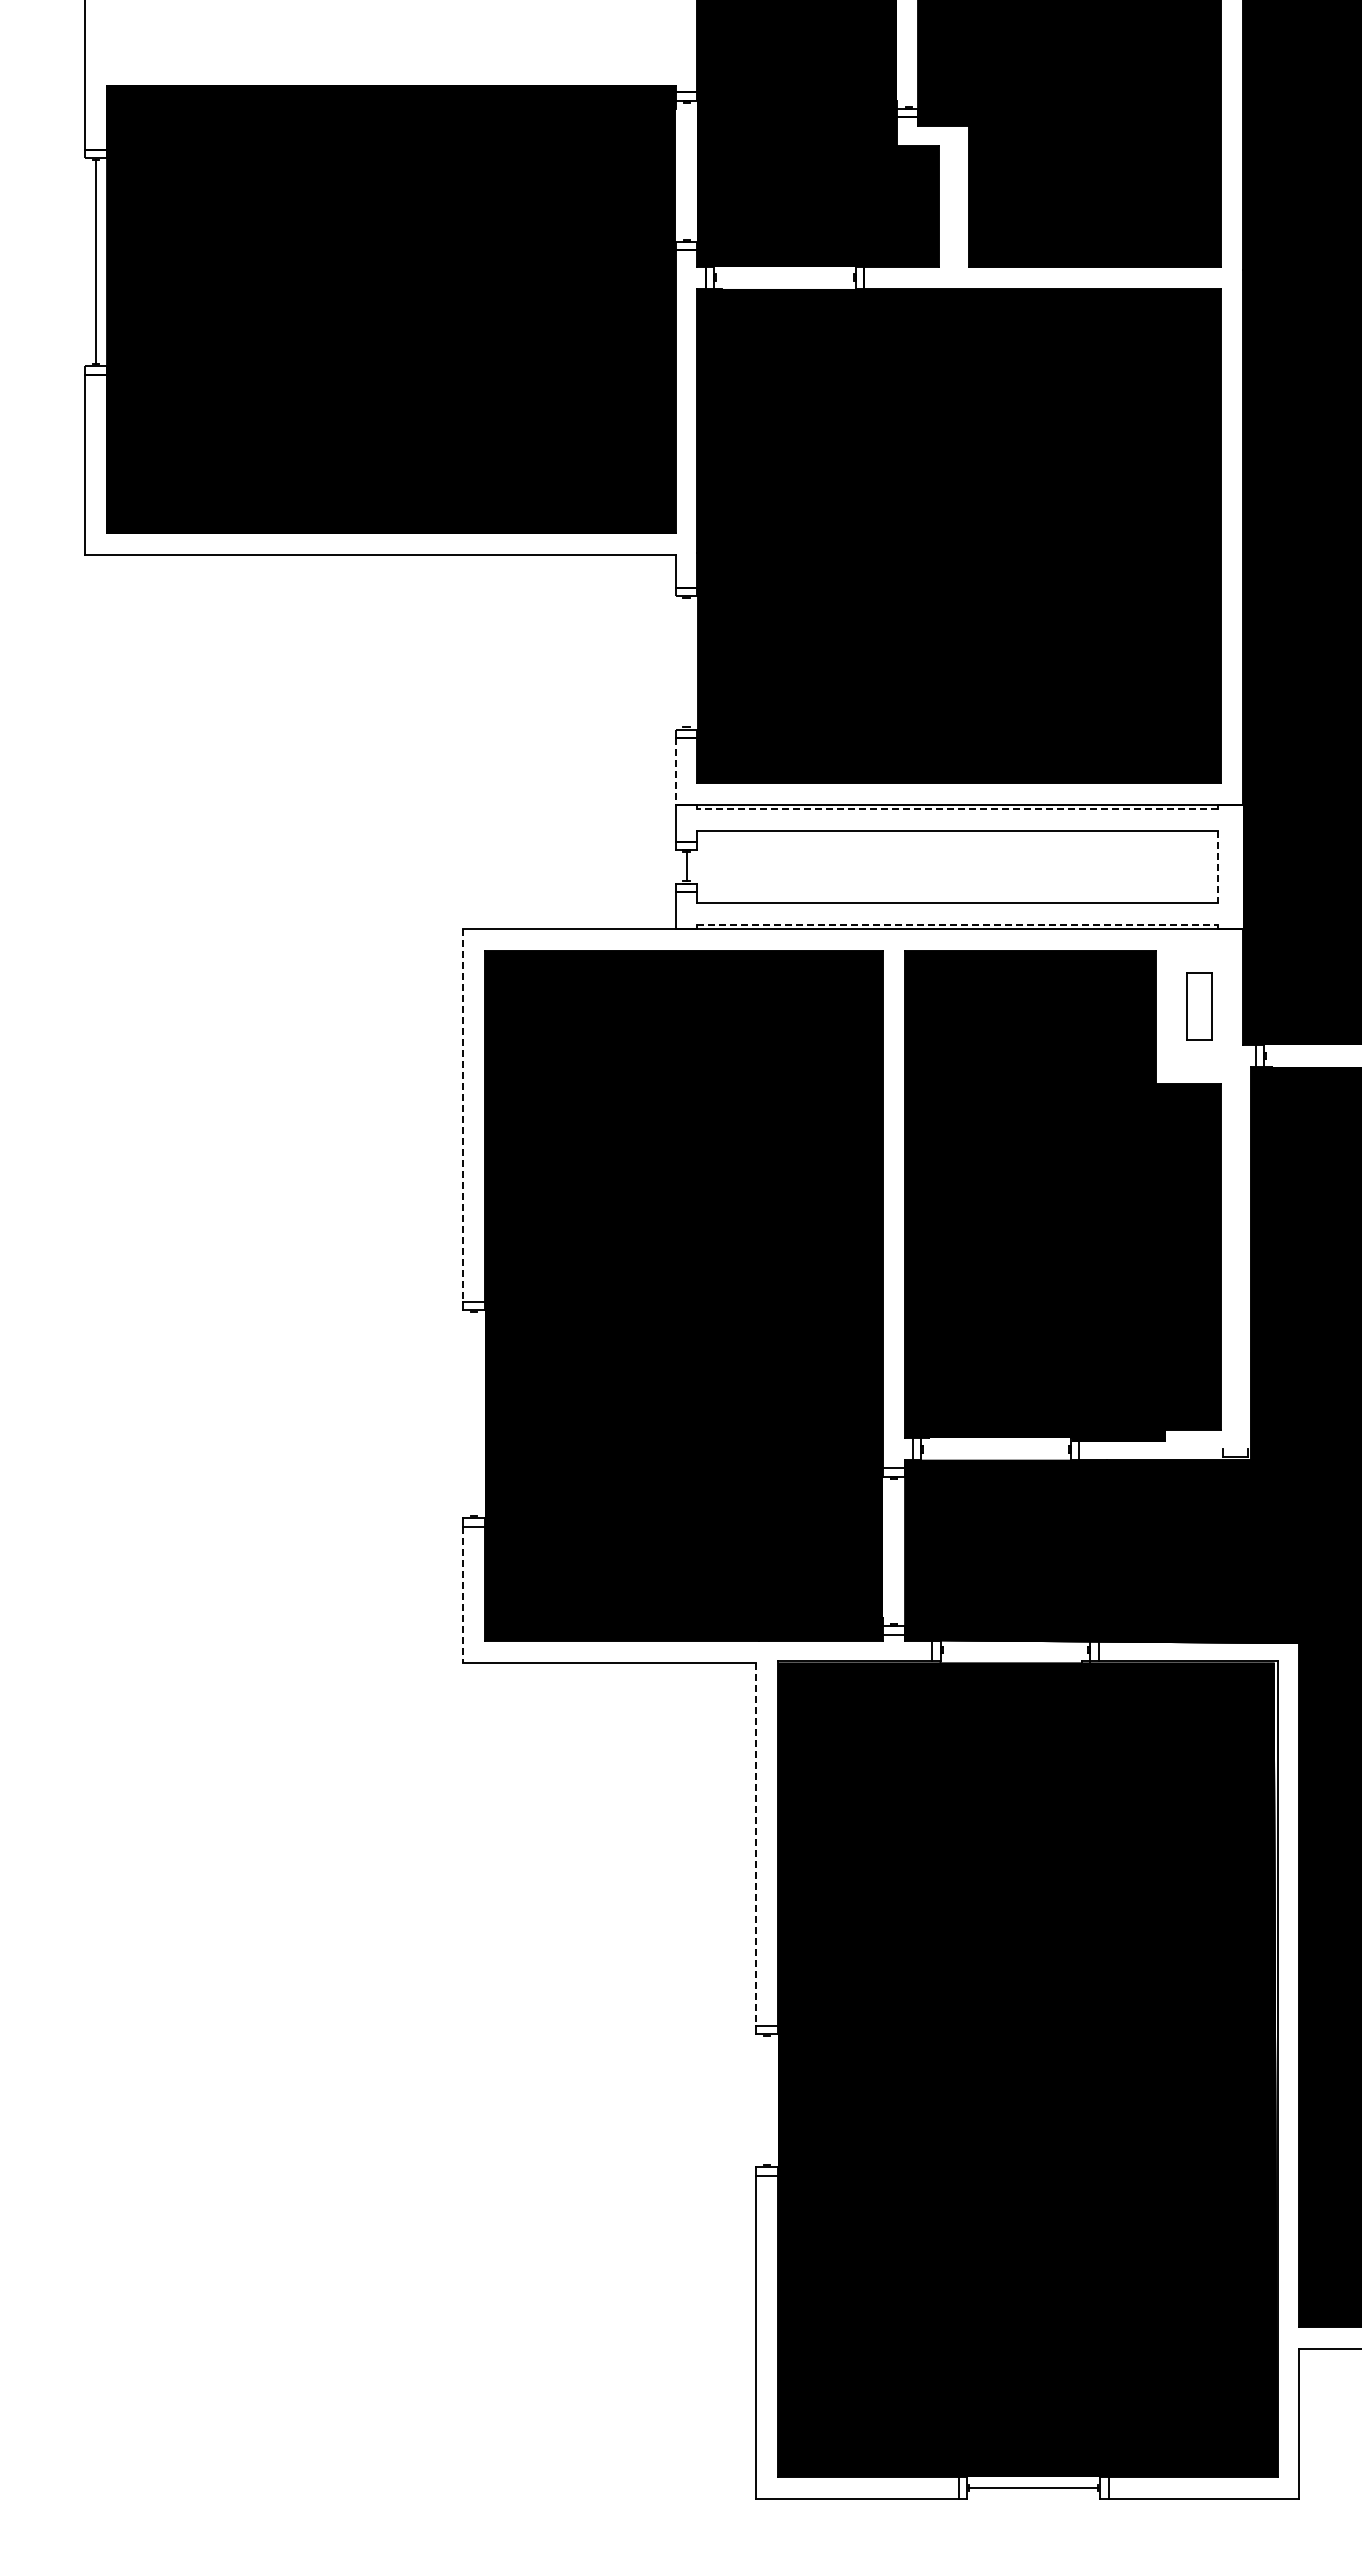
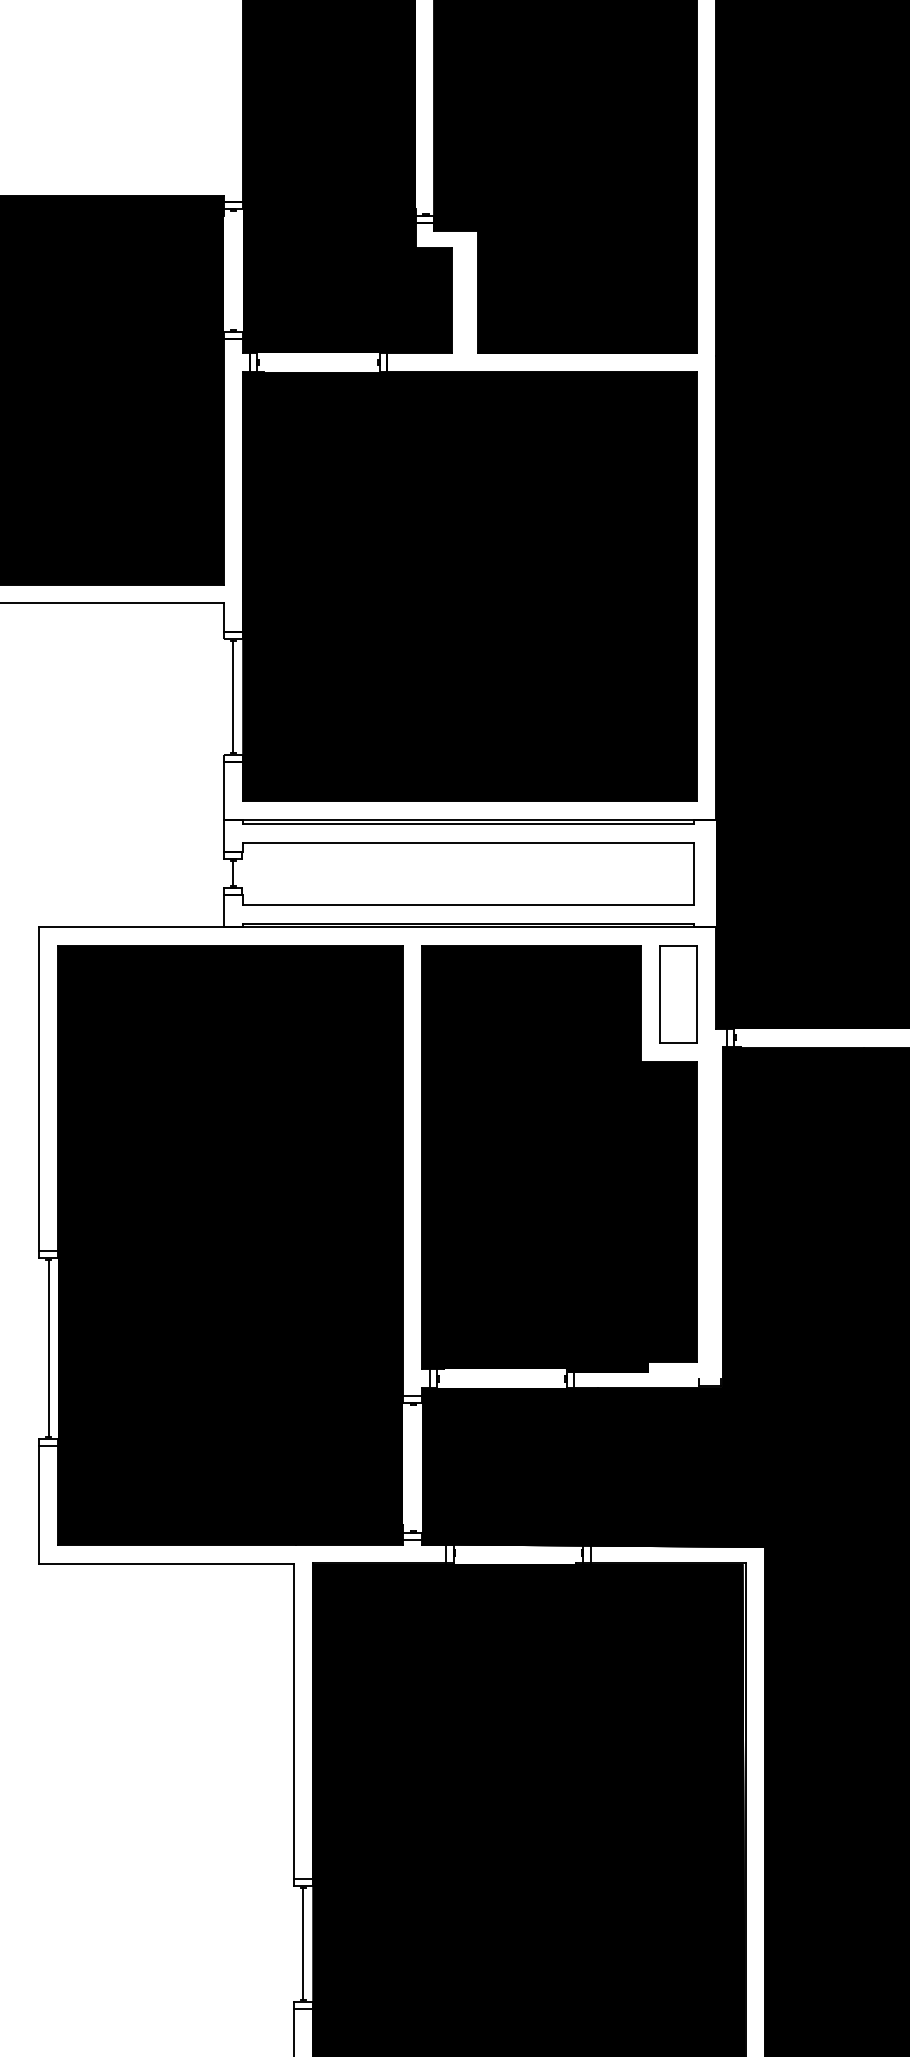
line: (686, 662) -> (233, 696), added
line: (675, 771) -> (223, 790), dashed -> solid
line: (957, 809) -> (468, 823), dashed -> solid
line: (1218, 866) -> (694, 873), dashed -> solid
line: (958, 924) -> (469, 923), dashed -> solid
part: (1199, 1006) -> (678, 994), size x1.67
line: (462, 1115) -> (38, 1089), dashed -> solid
line: (473, 1414) -> (48, 1348), added
line: (462, 1595) -> (38, 1505), dashed -> solid
line: (756, 1844) -> (293, 1721), dashed -> solid
line: (767, 2100) -> (303, 1943), added

